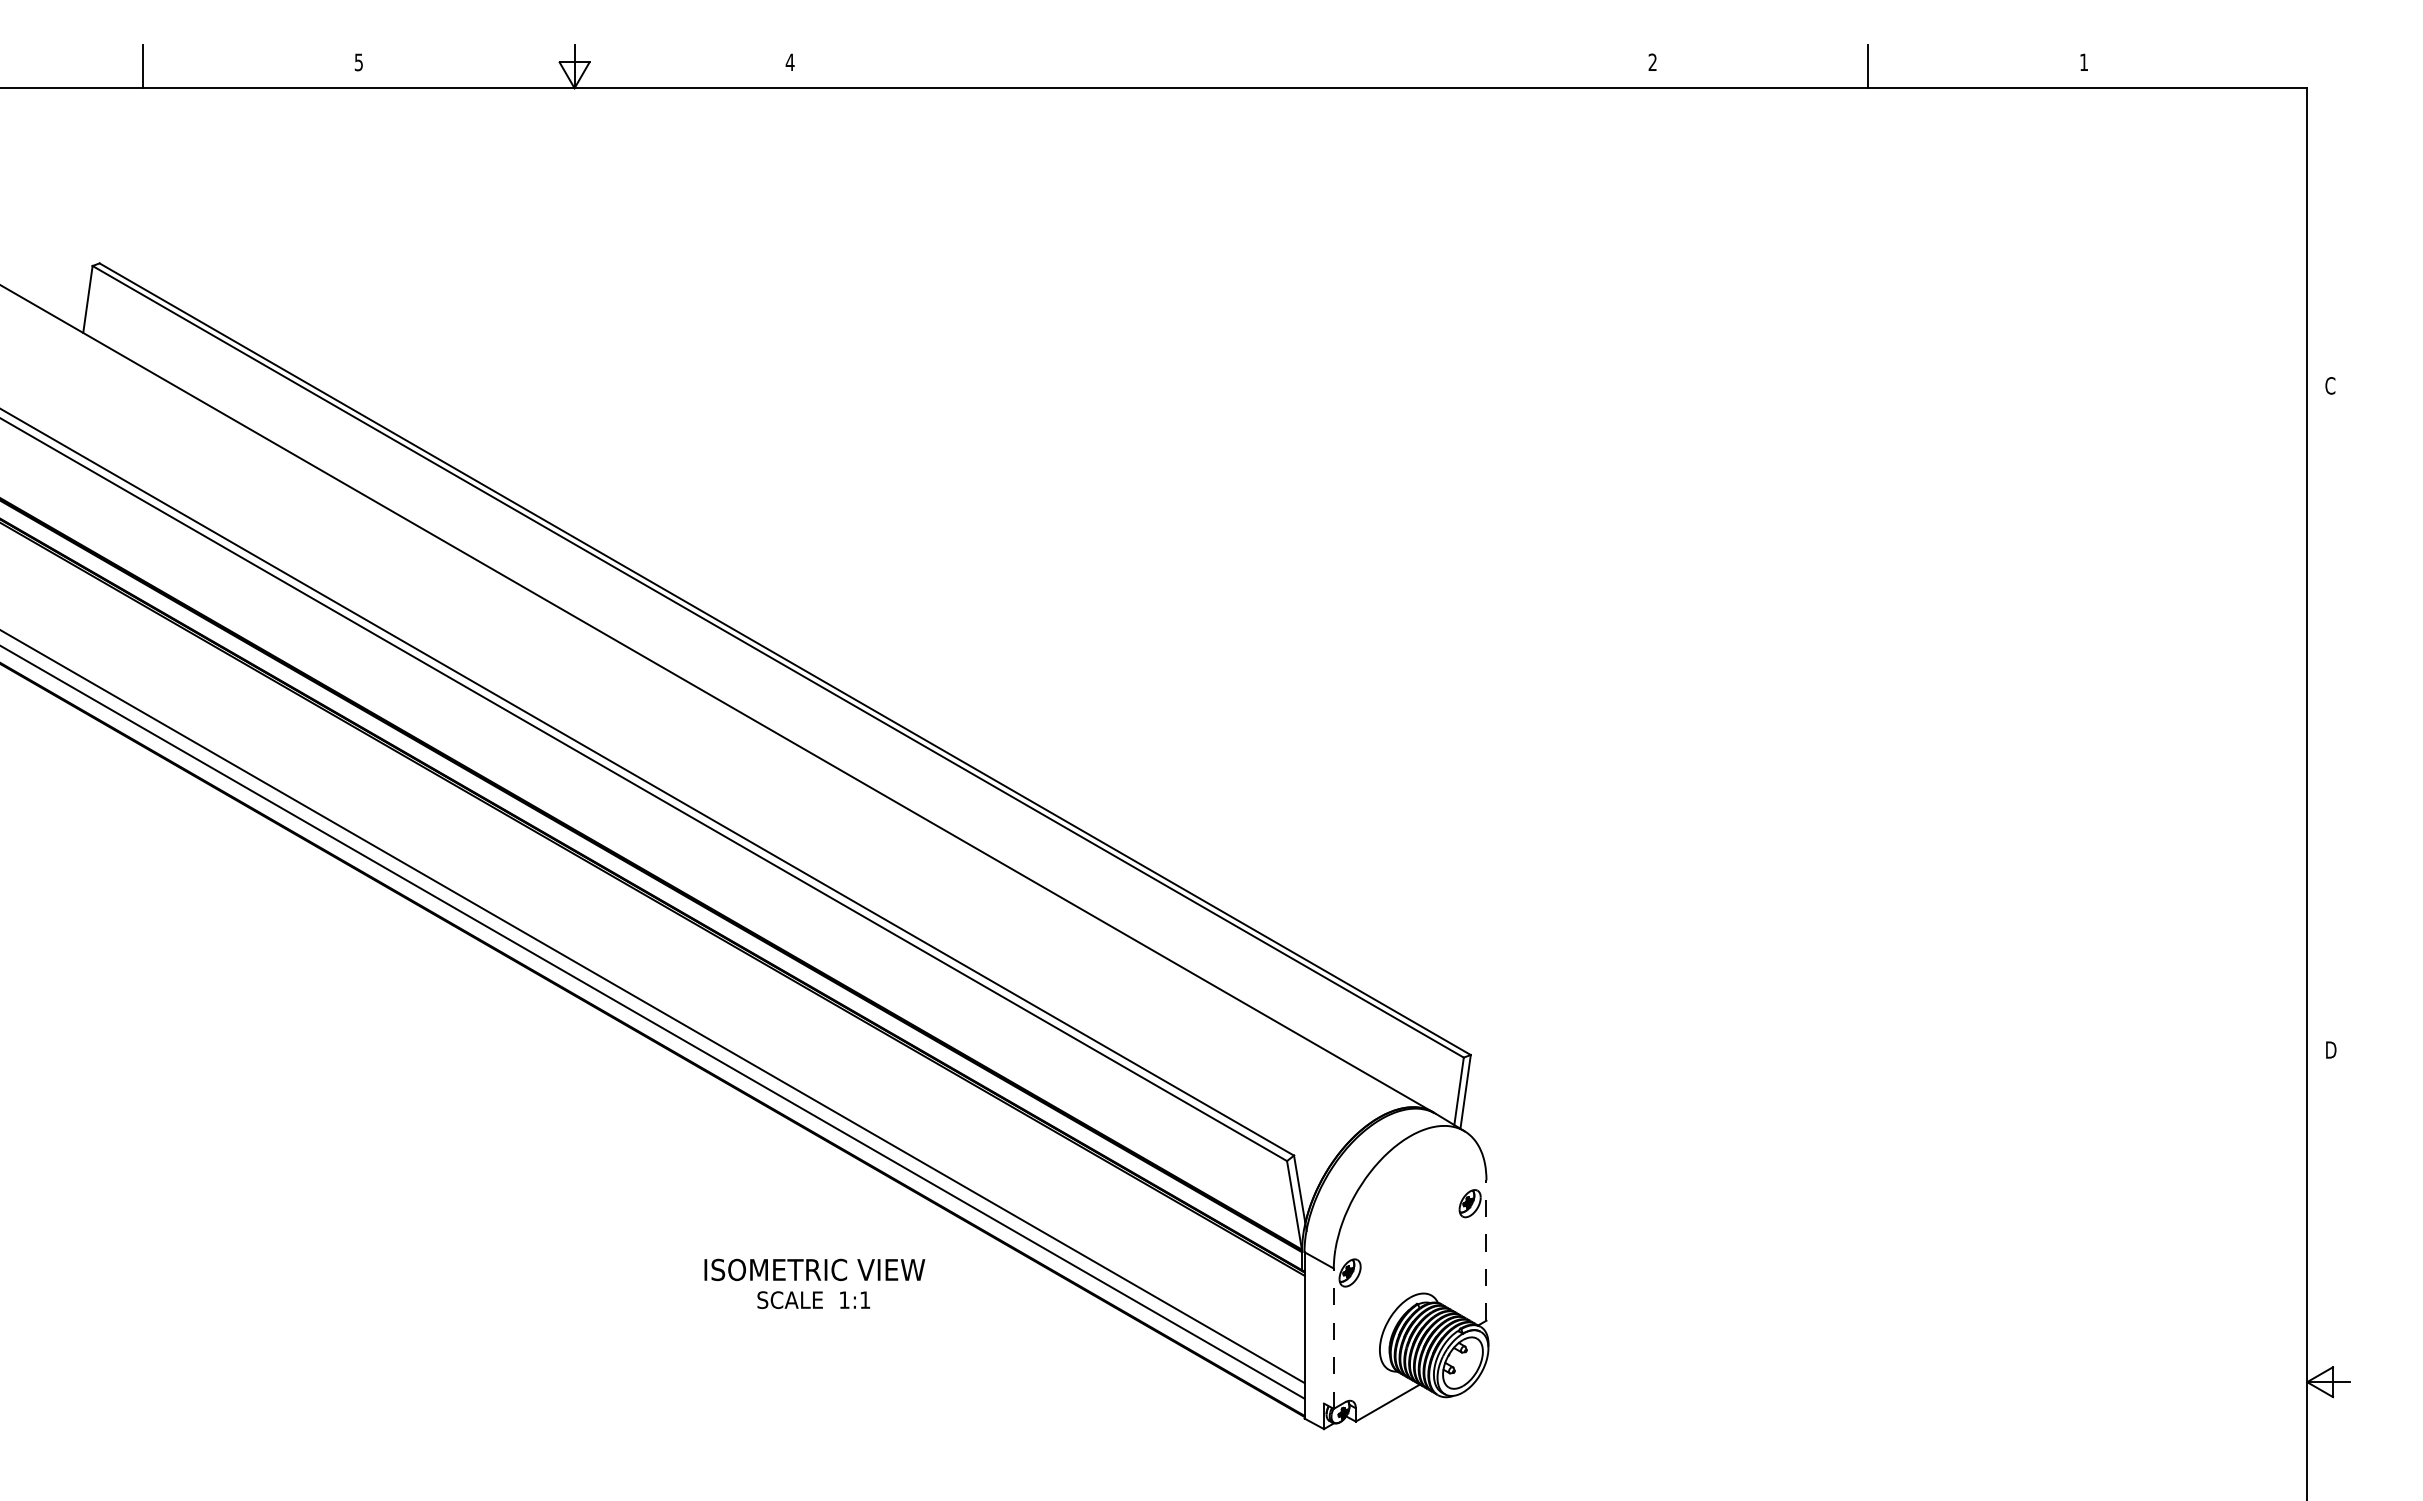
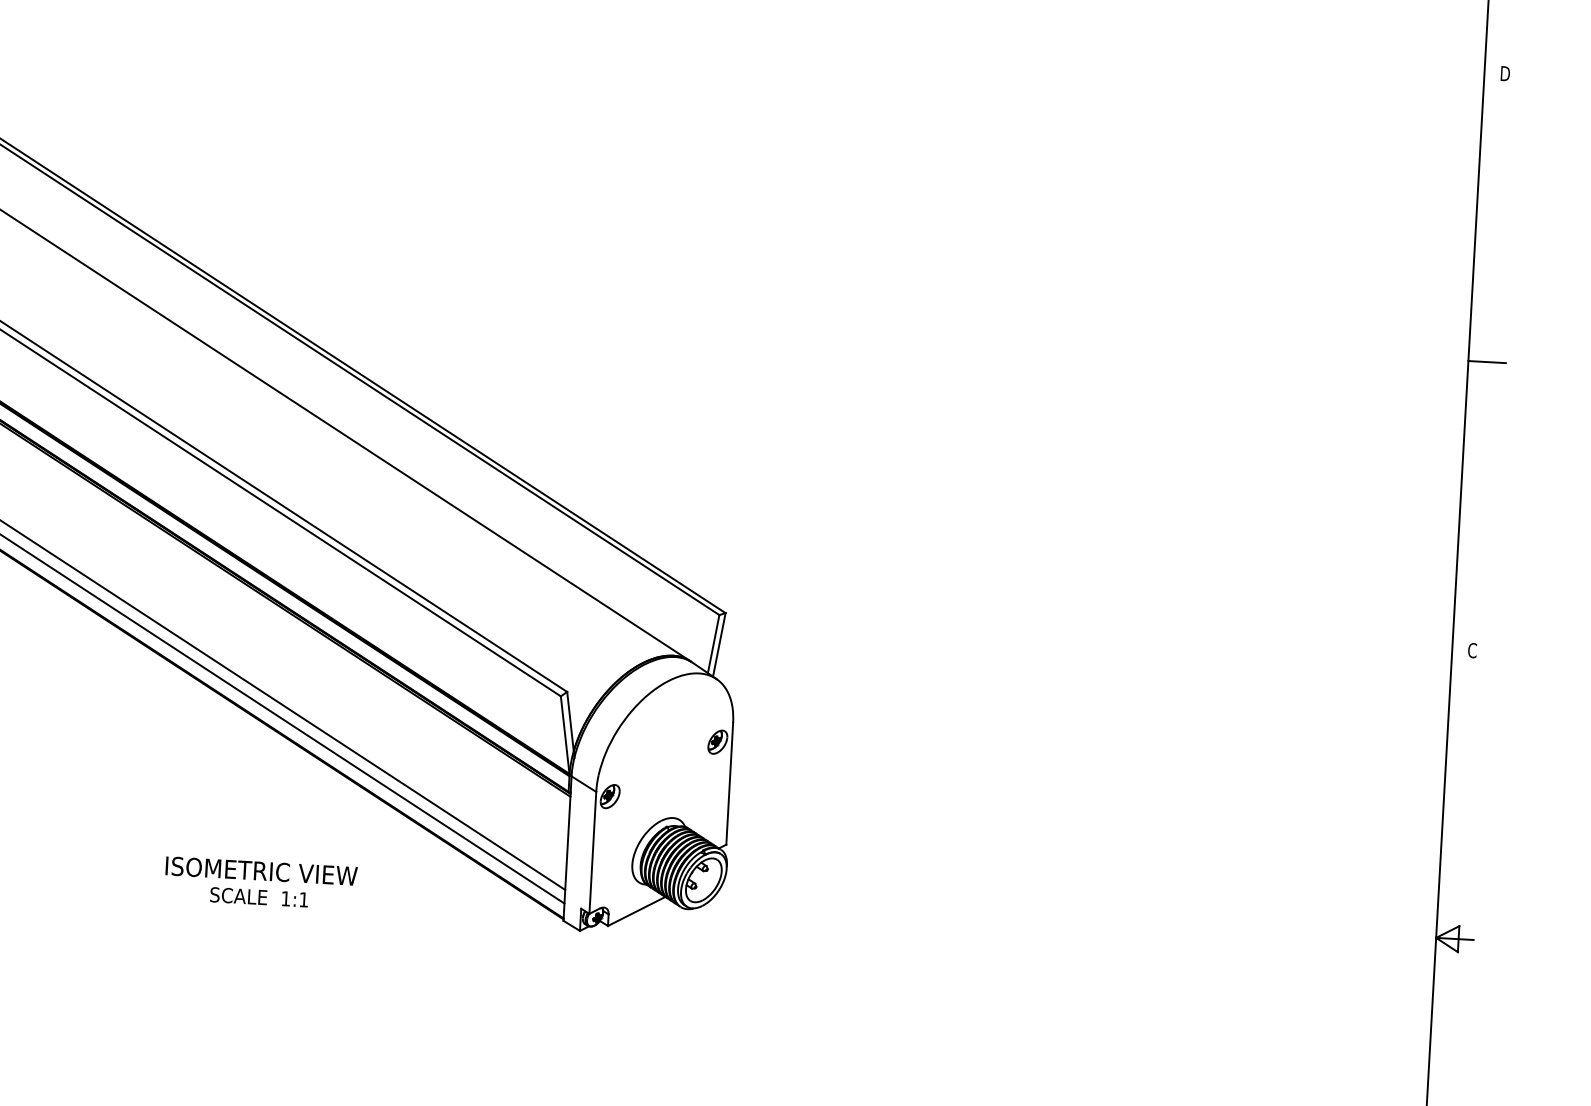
text: (2330, 385) -> (1504, 73), C -> D
line: (2328, 717) -> (1486, 361), added
text: (2330, 1049) -> (1472, 650), D -> C
line: (1486, 1250) -> (729, 783), dashed -> solid
text: (814, 1283) -> (260, 882), moved
line: (1333, 1338) -> (592, 852), dashed -> solid

